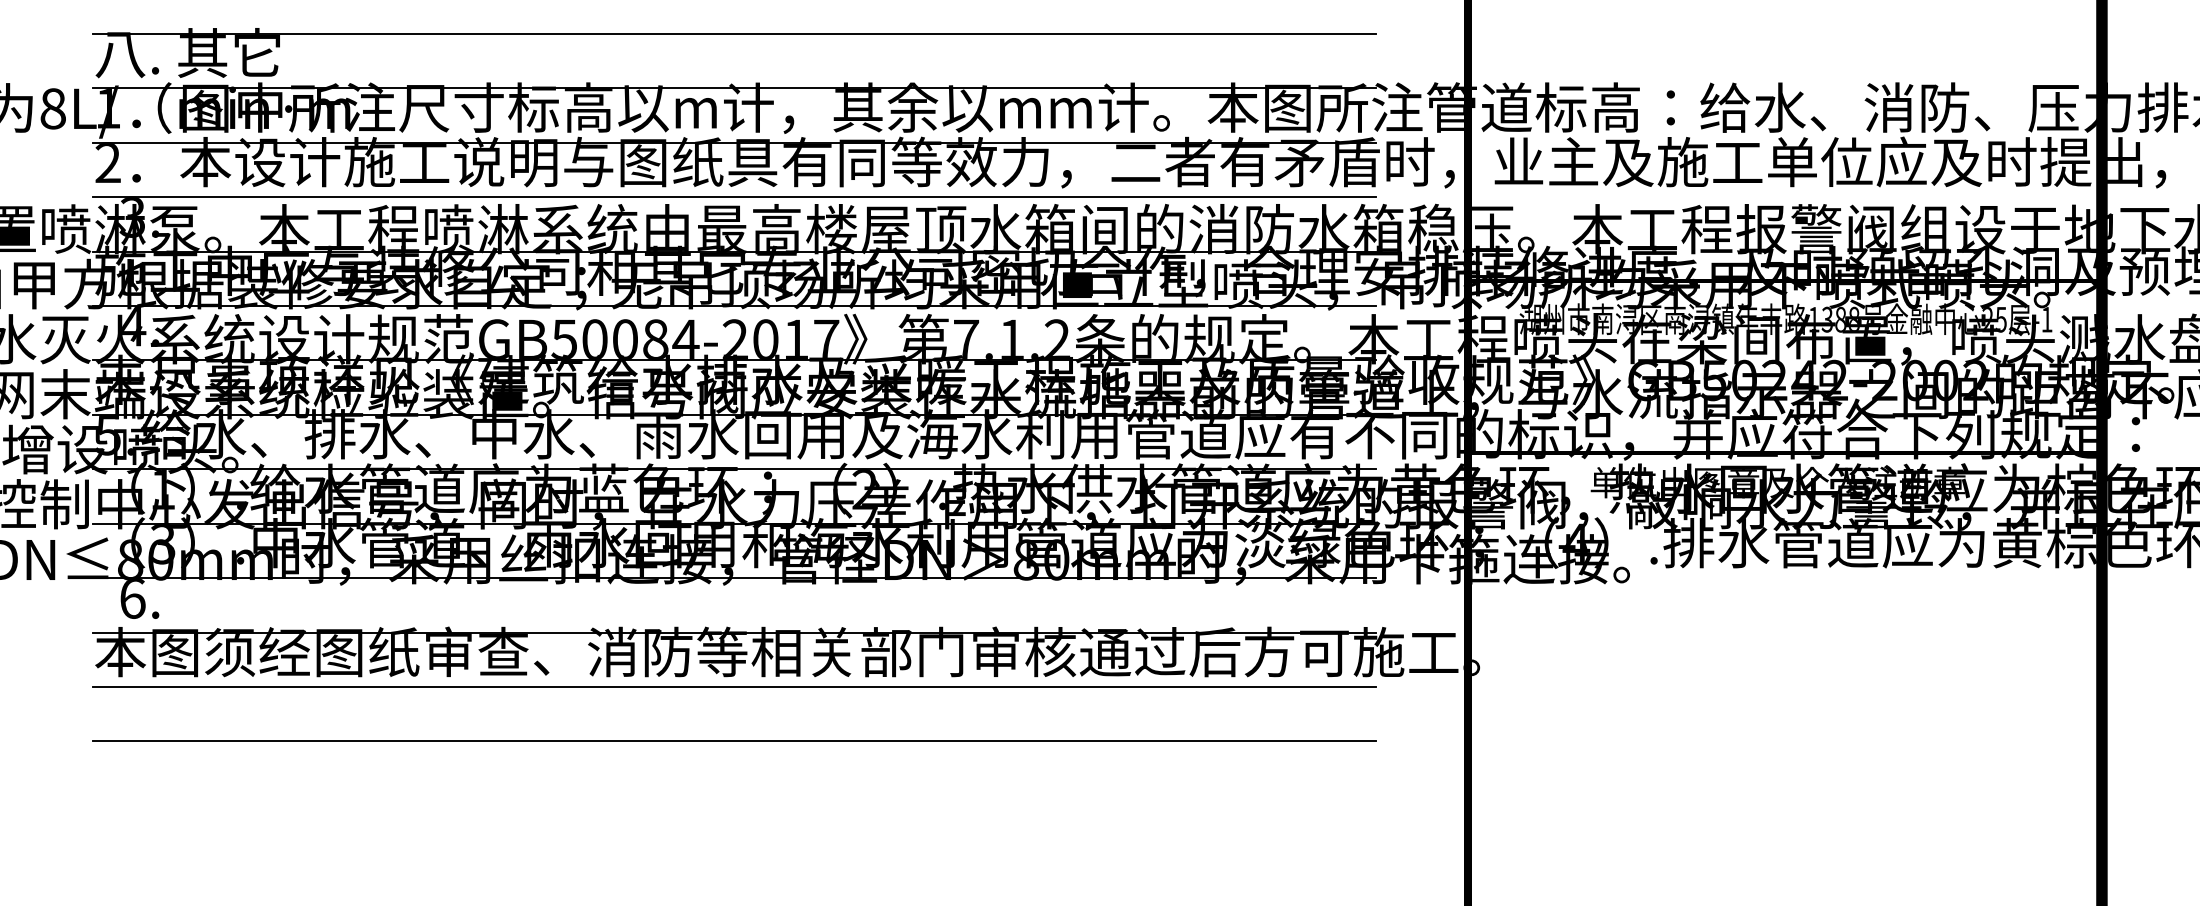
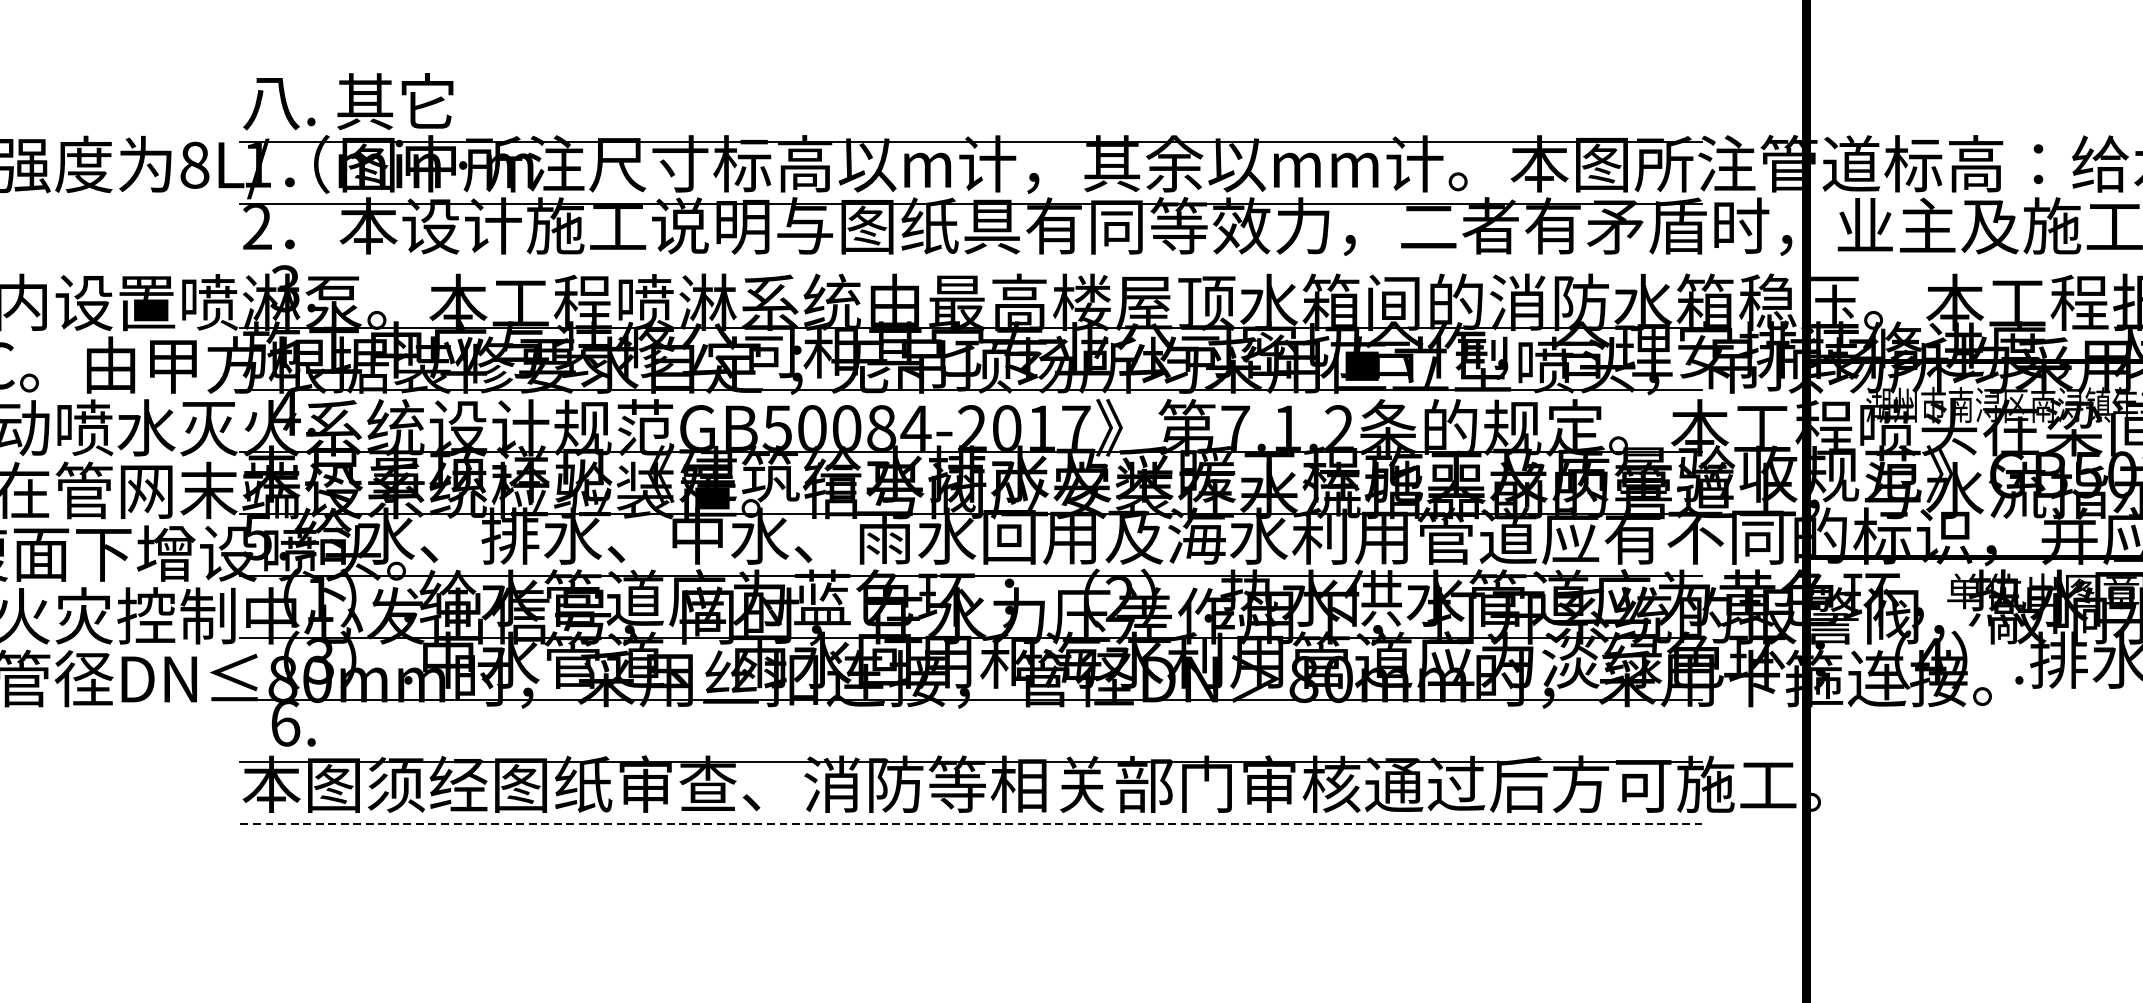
line: (734, 33) -> (971, 79), removed
line: (734, 197) -> (971, 266), removed
line: (735, 687) -> (972, 824), solid -> dashed
line: (734, 741) -> (971, 886), removed

